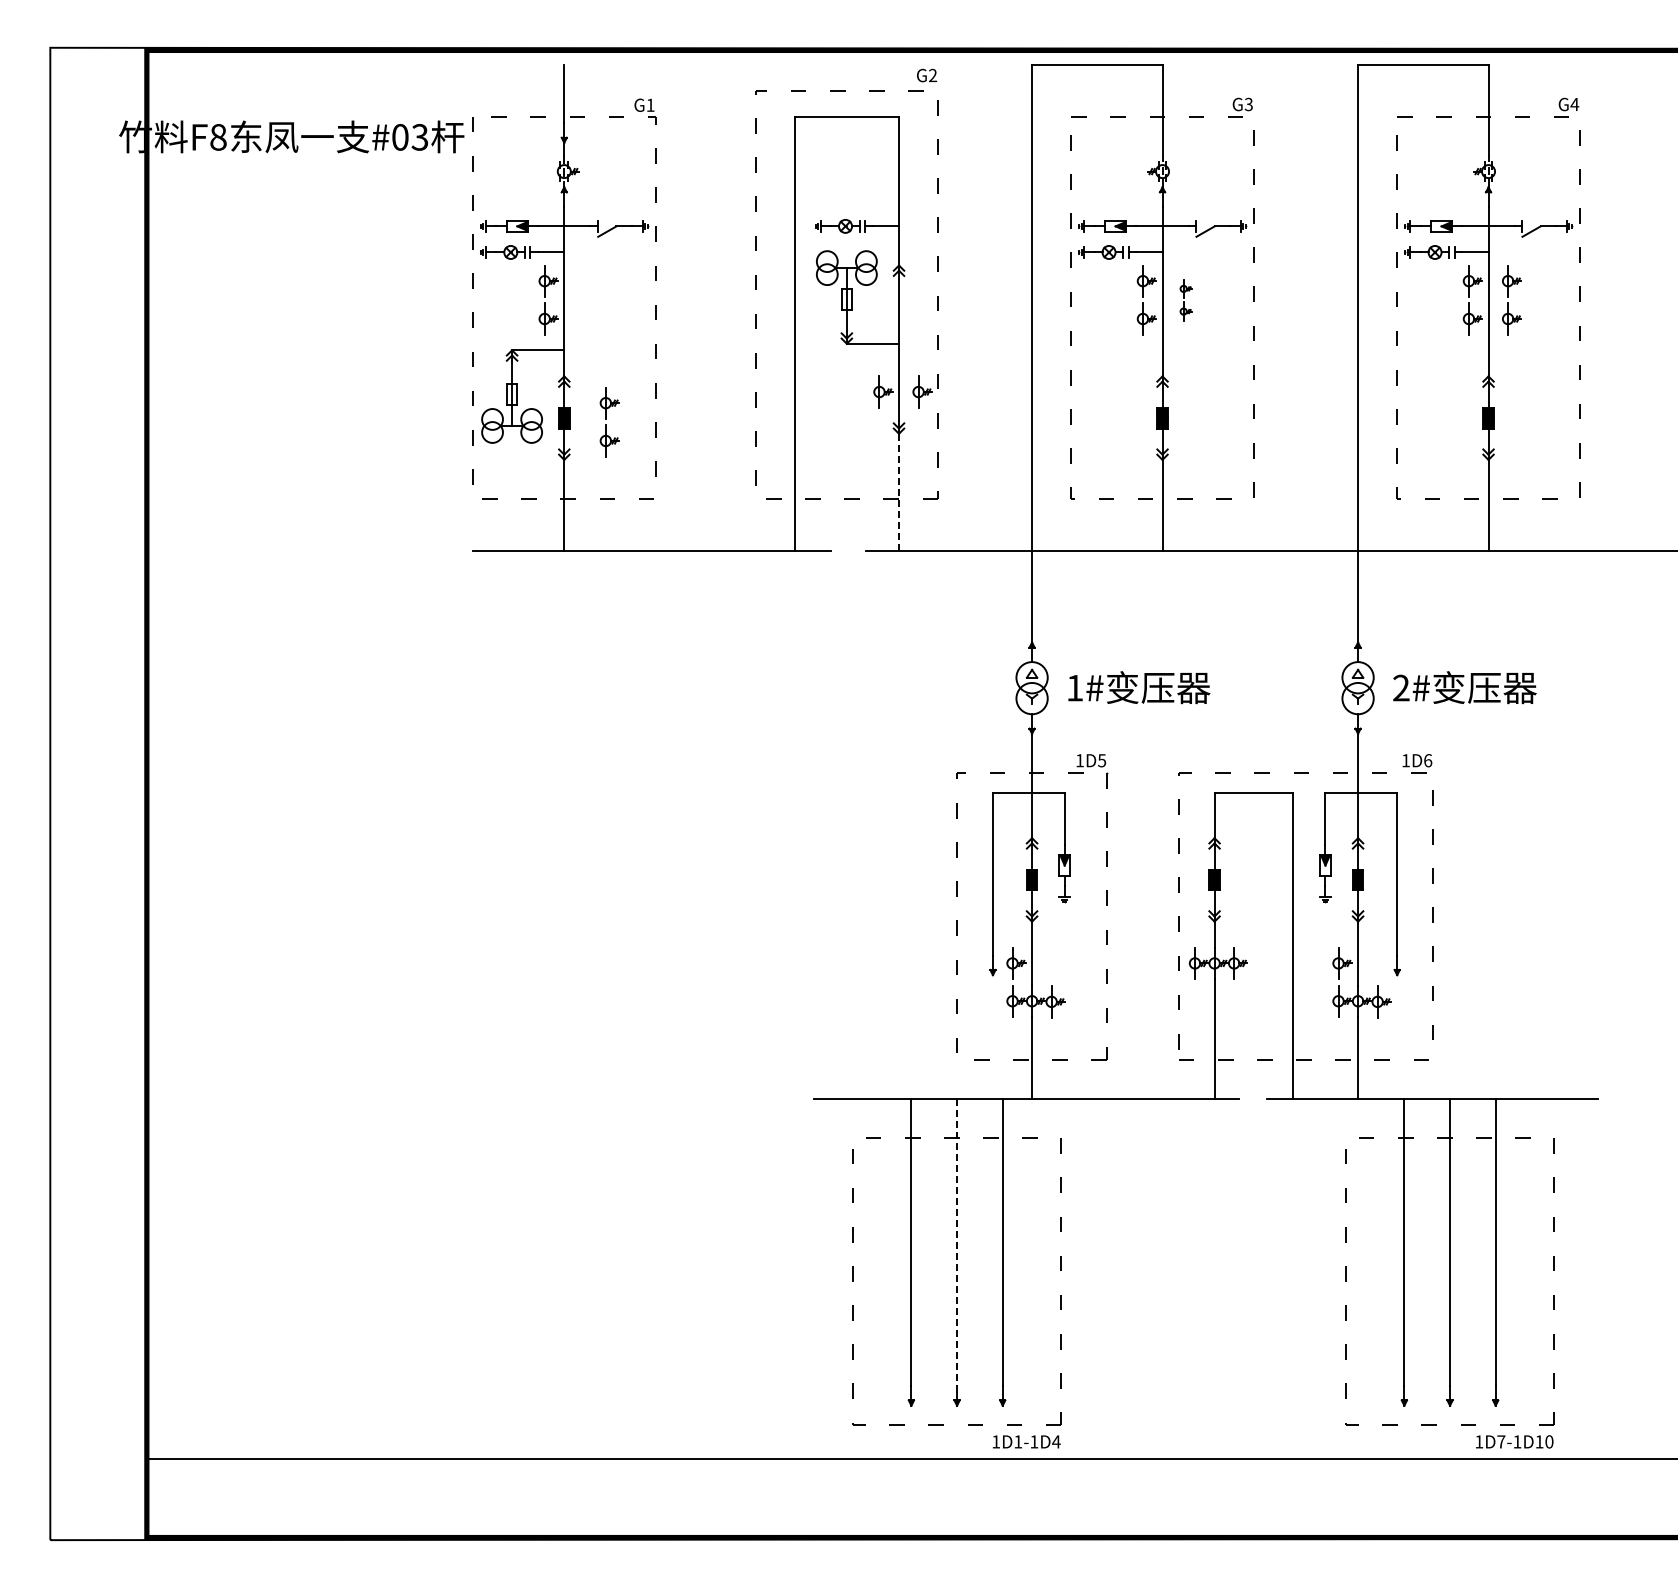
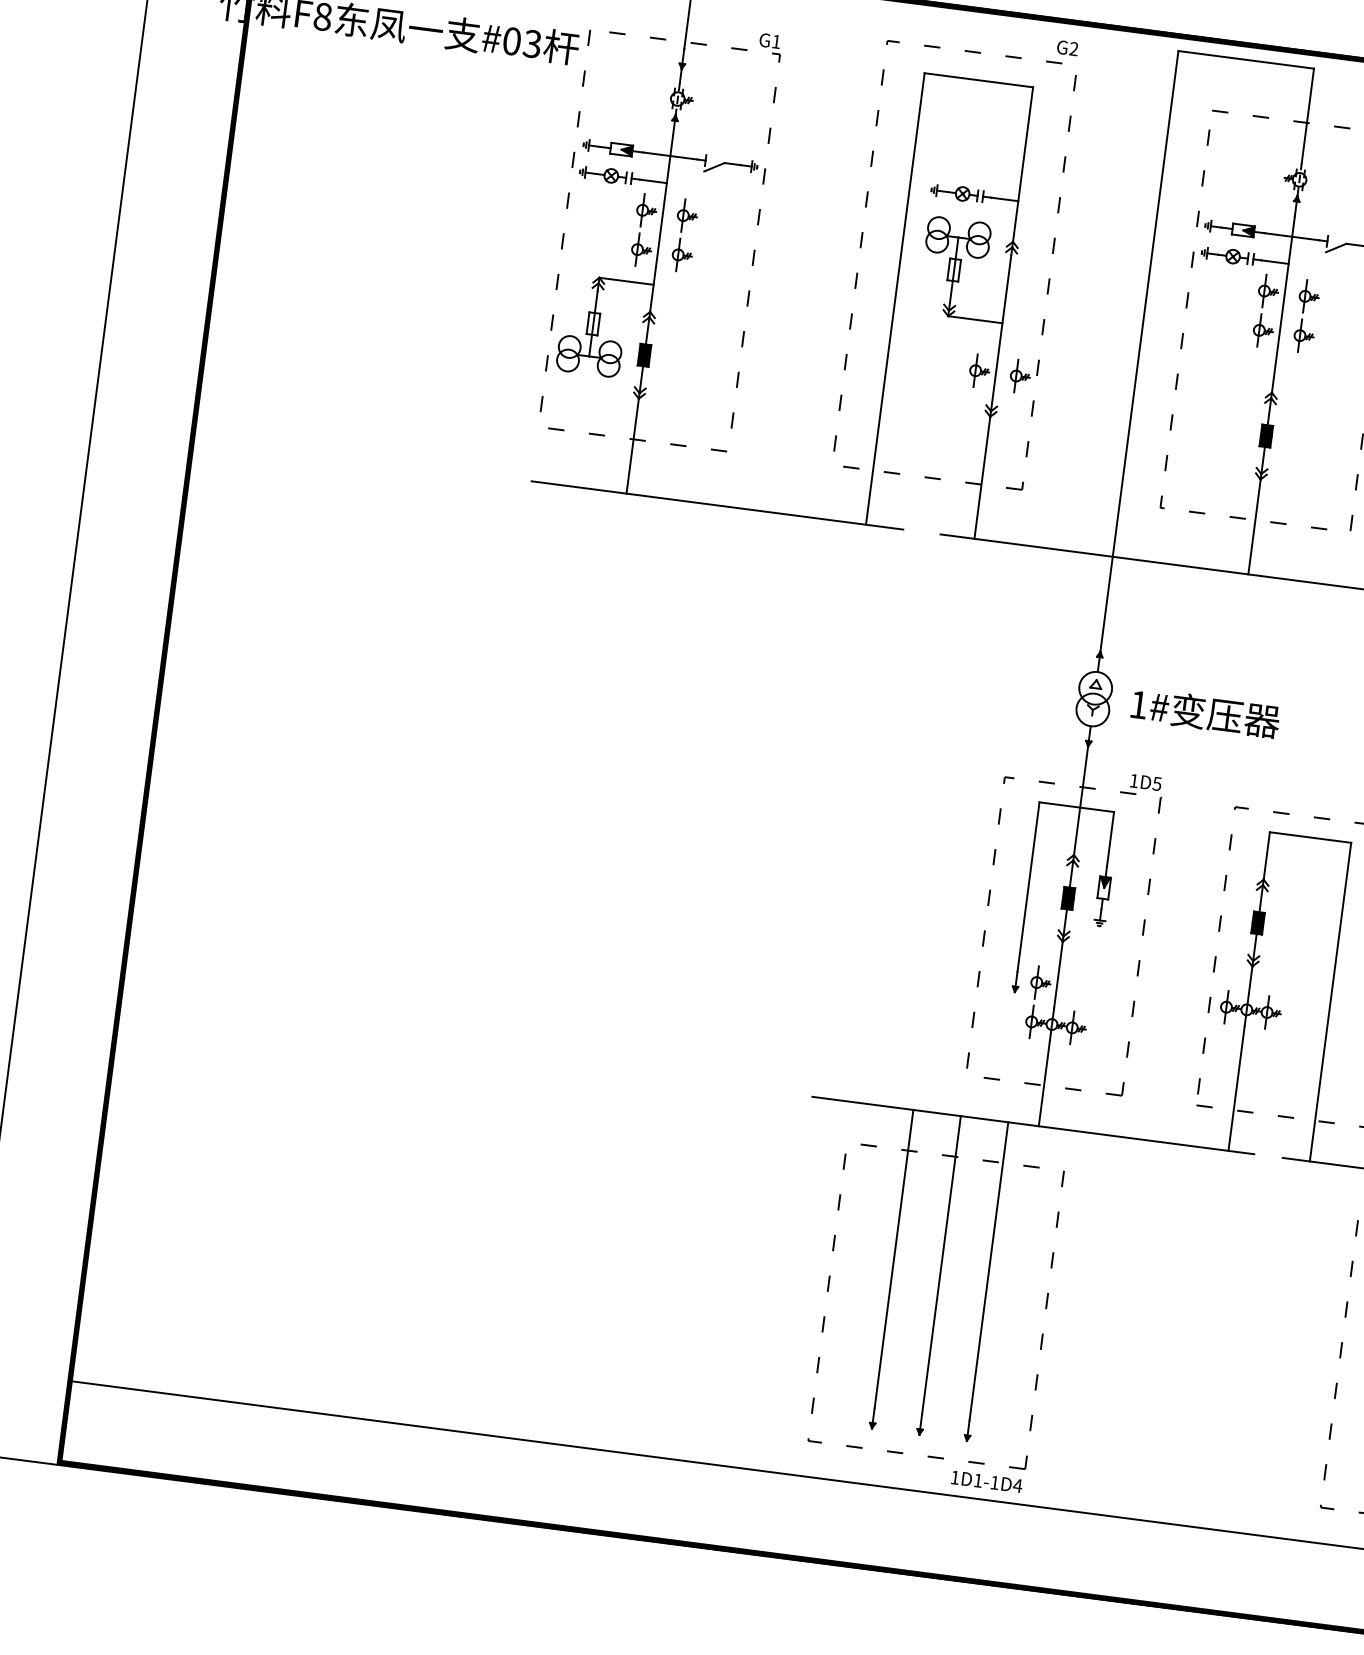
part: (1185, 300) -> (1306, 316), size x1.67
part: (609, 422) -> (684, 236), moved
line: (899, 492) -> (982, 477), dashed -> solid
line: (957, 1243) -> (941, 1266), dashed -> solid

